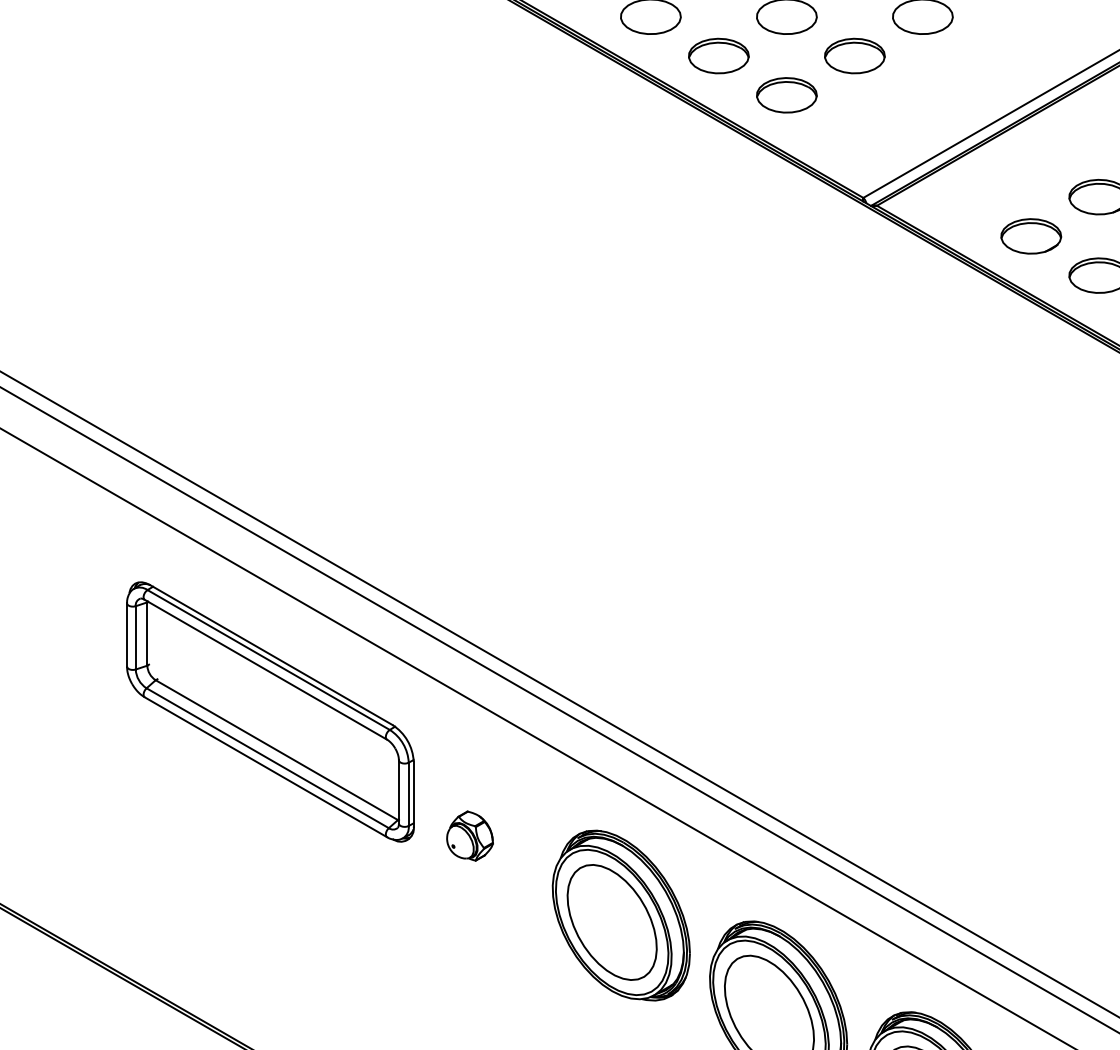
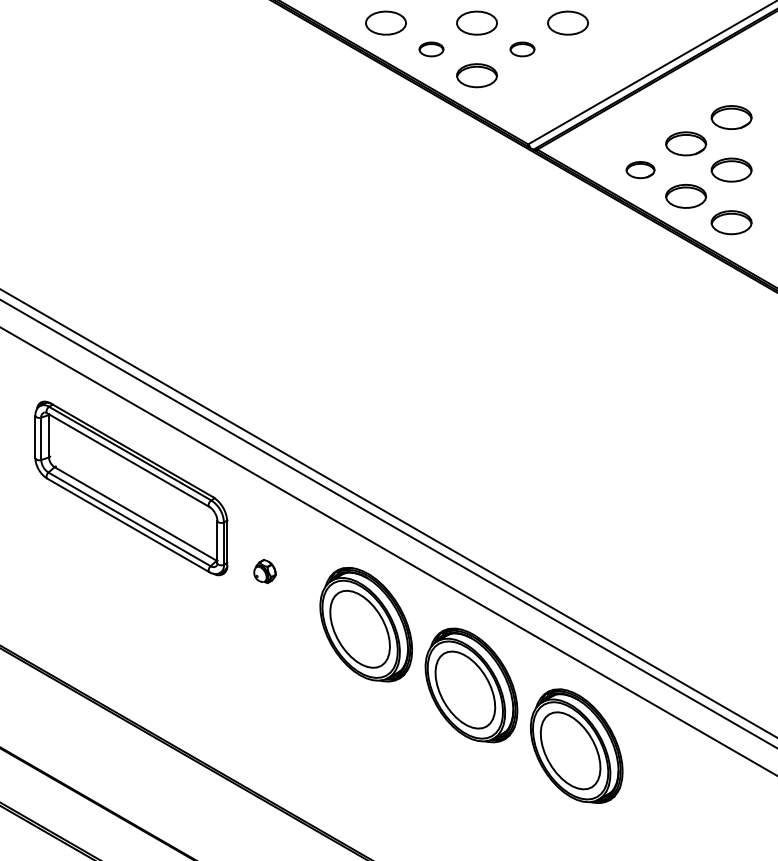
part: (718, 56) -> (431, 49), size x0.6
part: (854, 56) -> (522, 49), size x0.6
part: (1031, 235) -> (640, 169), size x0.7
part: (469, 836) -> (264, 571), size x0.7

